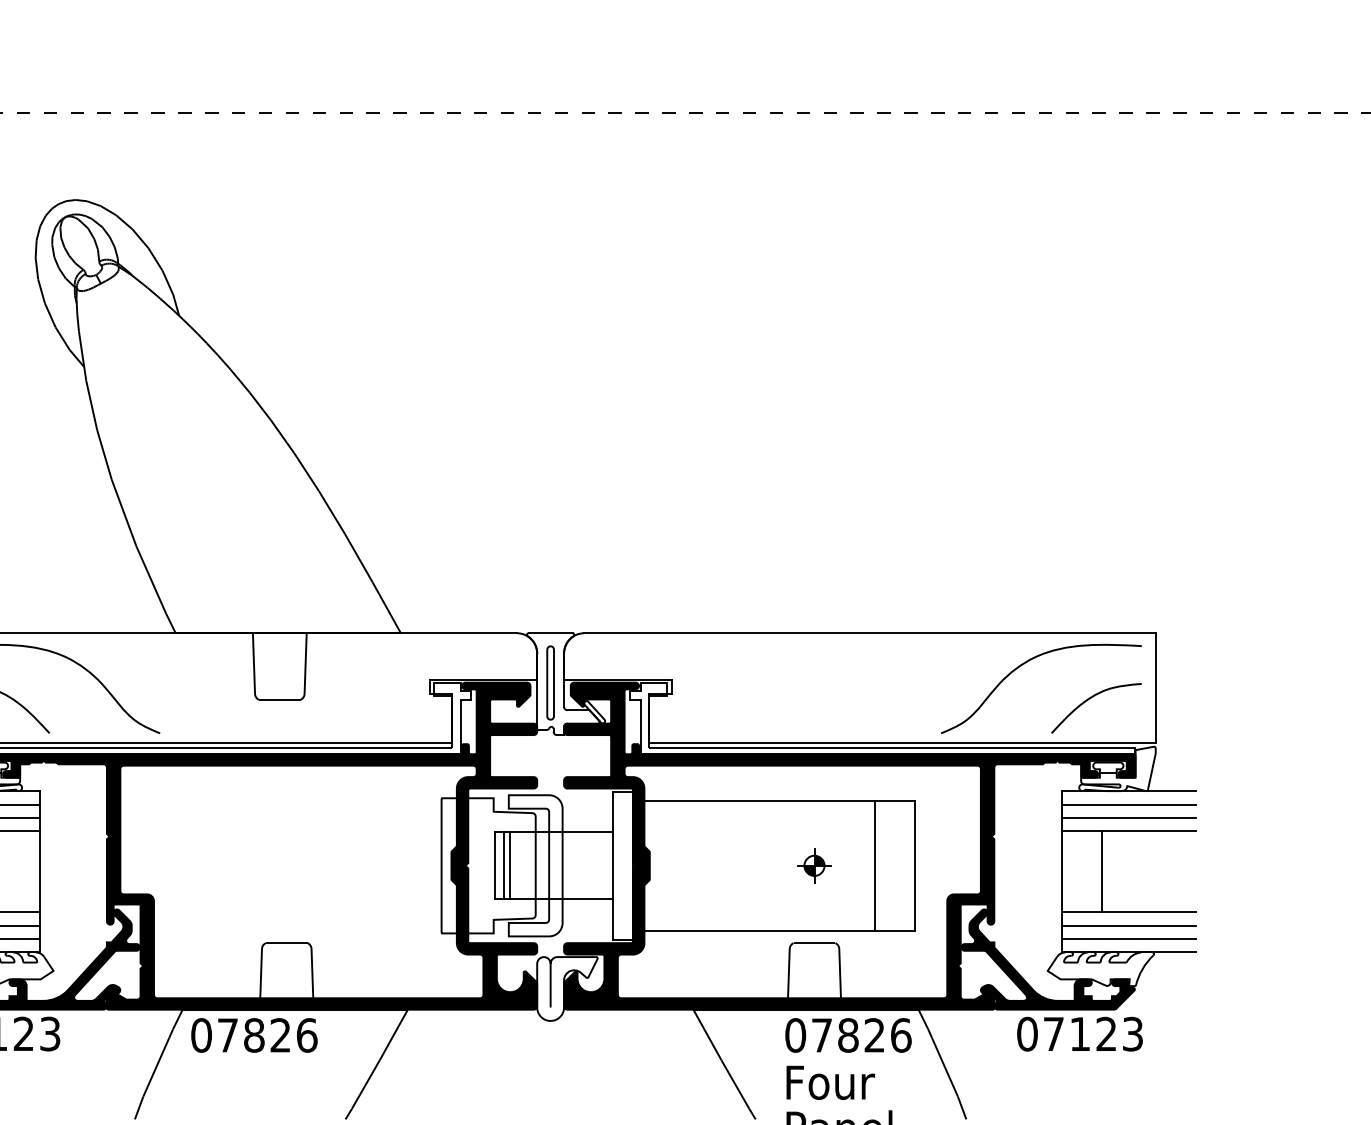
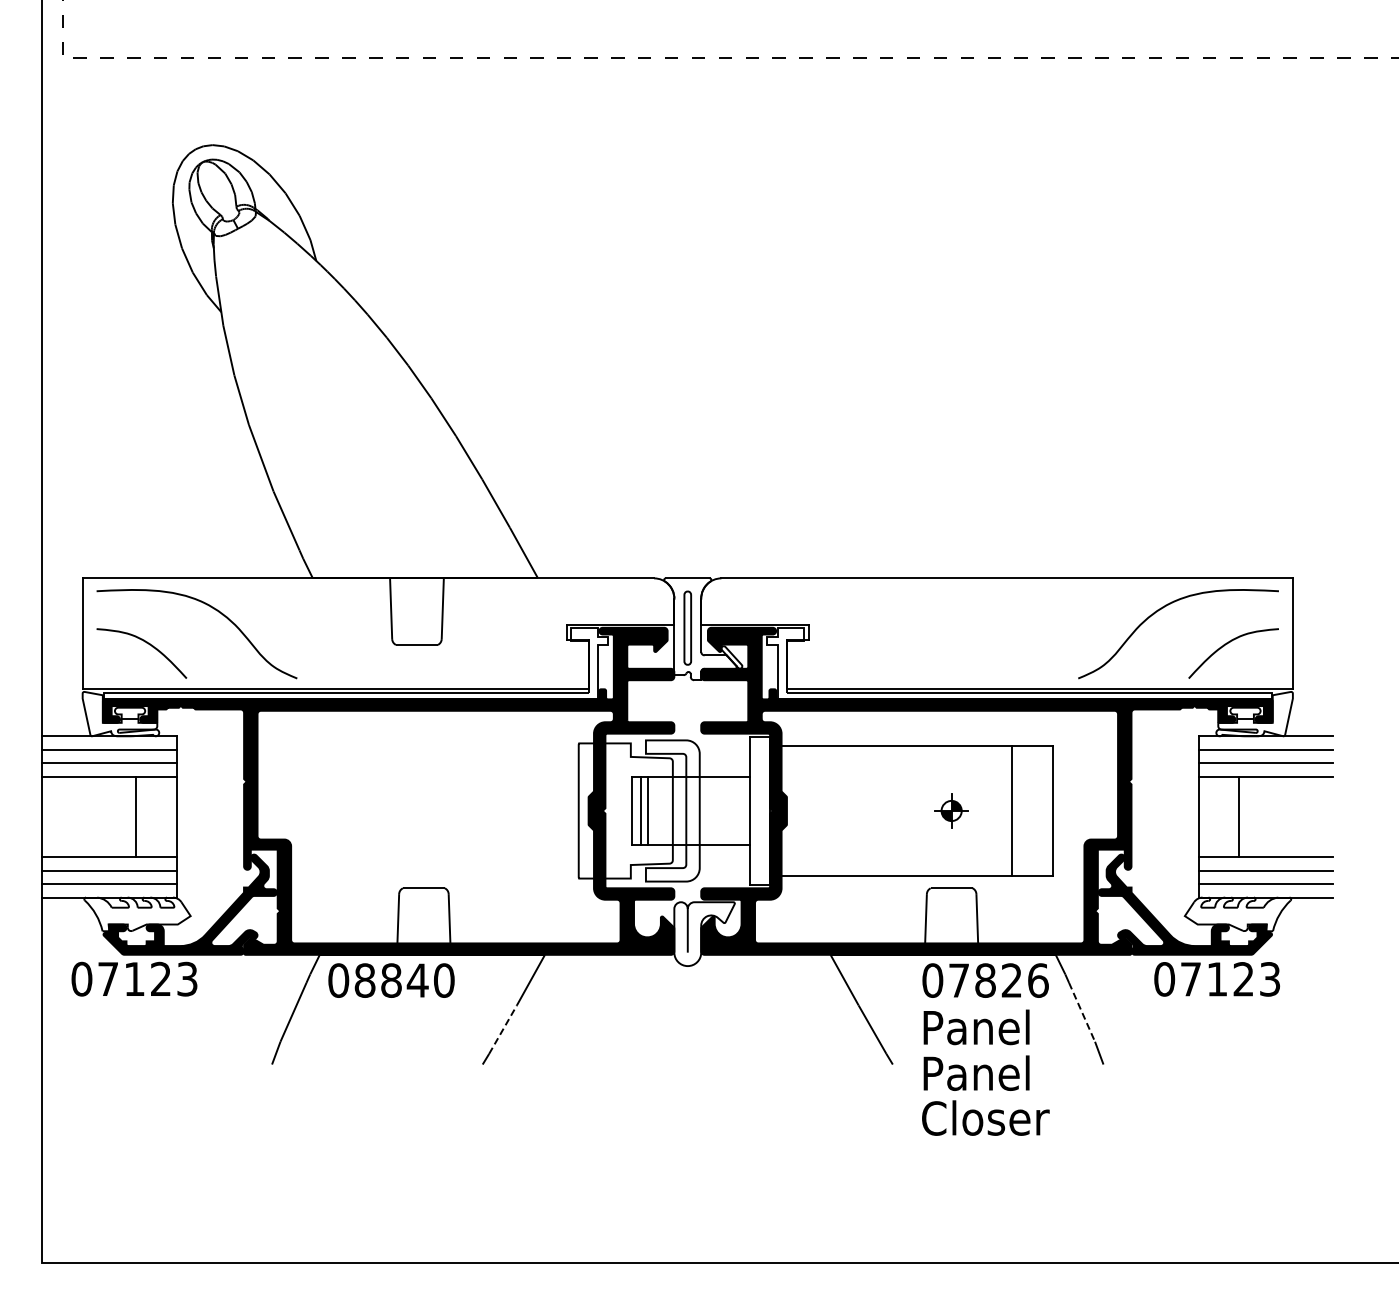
text: (267, 1035) -> (404, 980), 07826 -> 08840
line: (945, 1067) -> (1082, 1012), solid -> dashed
text: (841, 1082) -> (978, 1027), Four -> Panel
line: (366, 1084) -> (503, 1029), solid -> dashed

